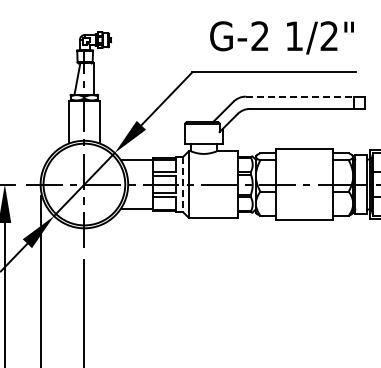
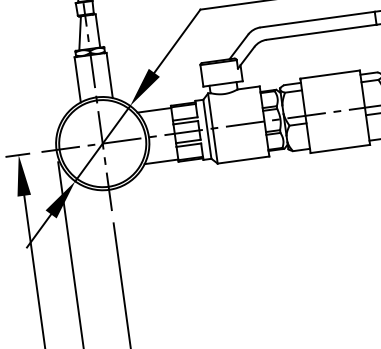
line: (300, 96) -> (318, 19), dashed -> solid
line: (183, 184) -> (207, 129), dashed -> solid

